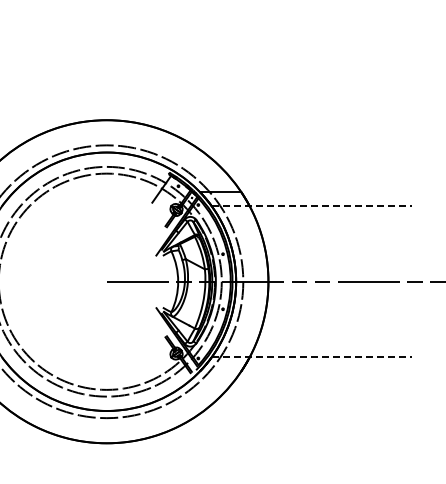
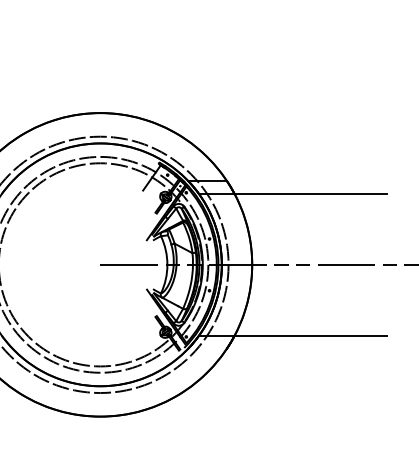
line: (312, 206) -> (293, 194), dashed -> solid
line: (312, 357) -> (293, 336), dashed -> solid

